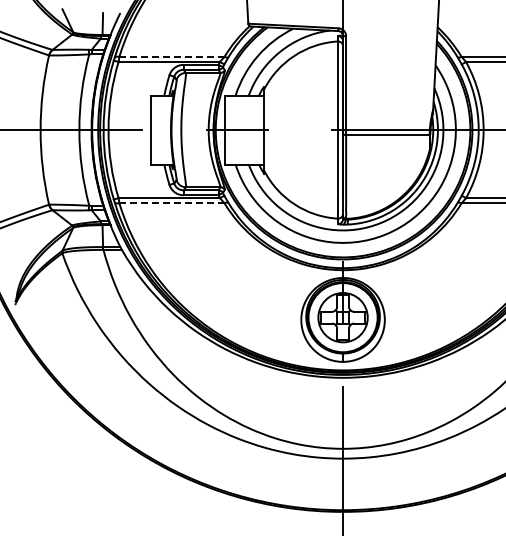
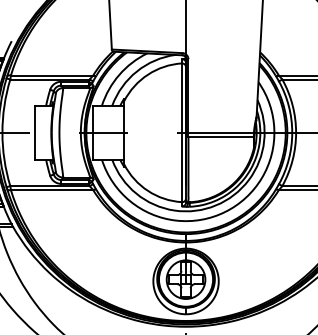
line: (171, 56) -> (51, 75), dashed -> solid
line: (171, 203) -> (51, 190), dashed -> solid

